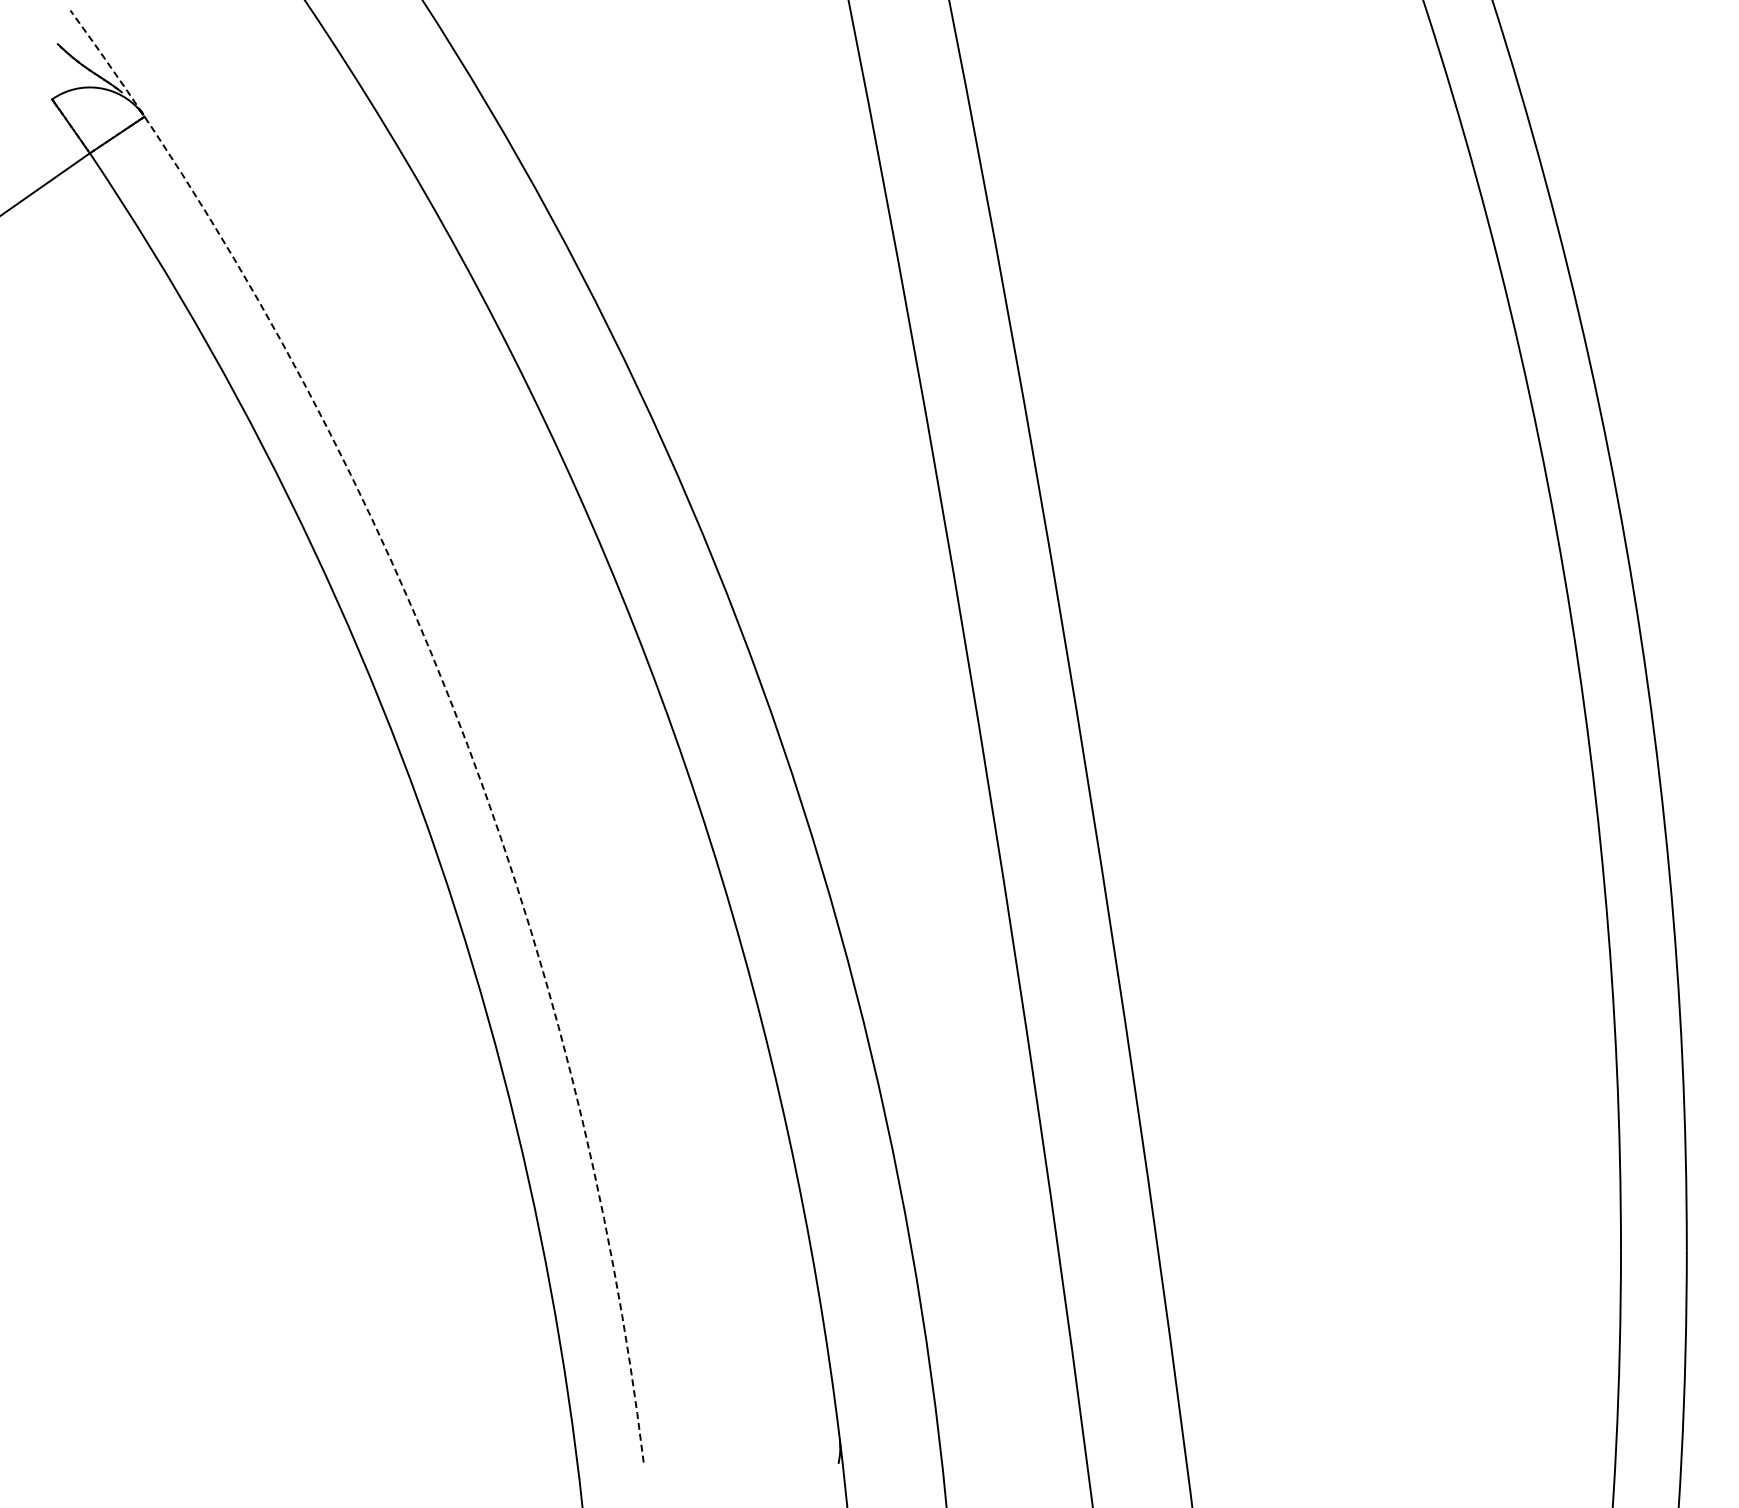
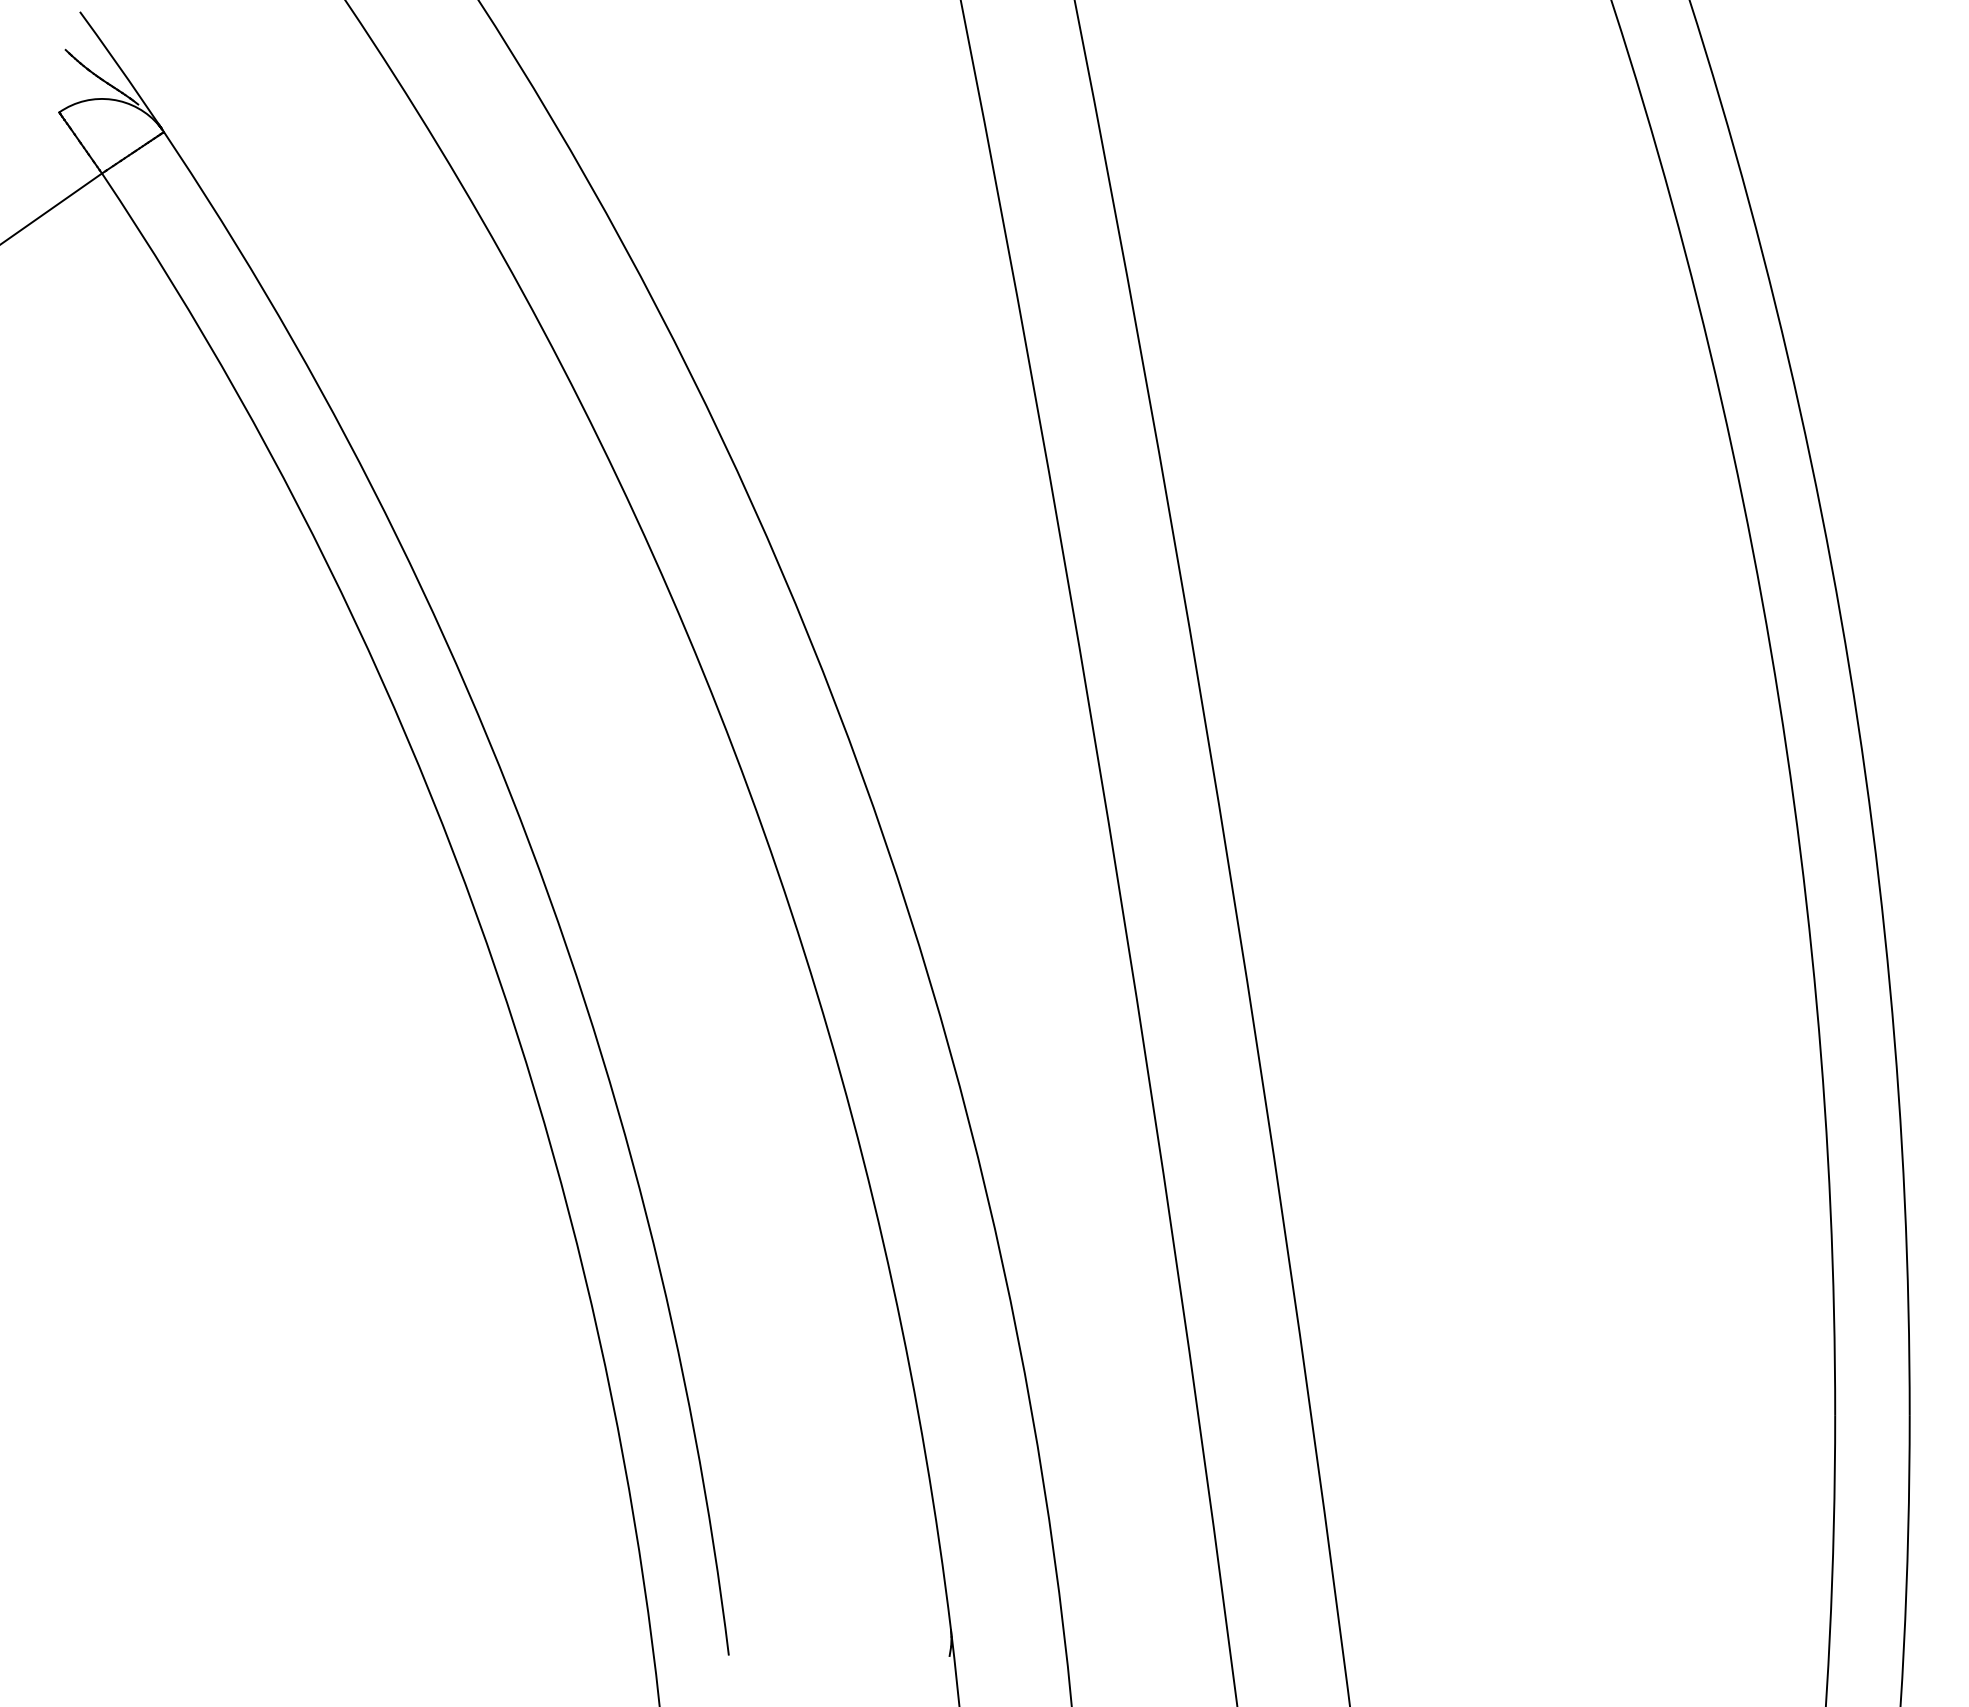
arc: (450, 699) -> (510, 791), dashed -> solid

